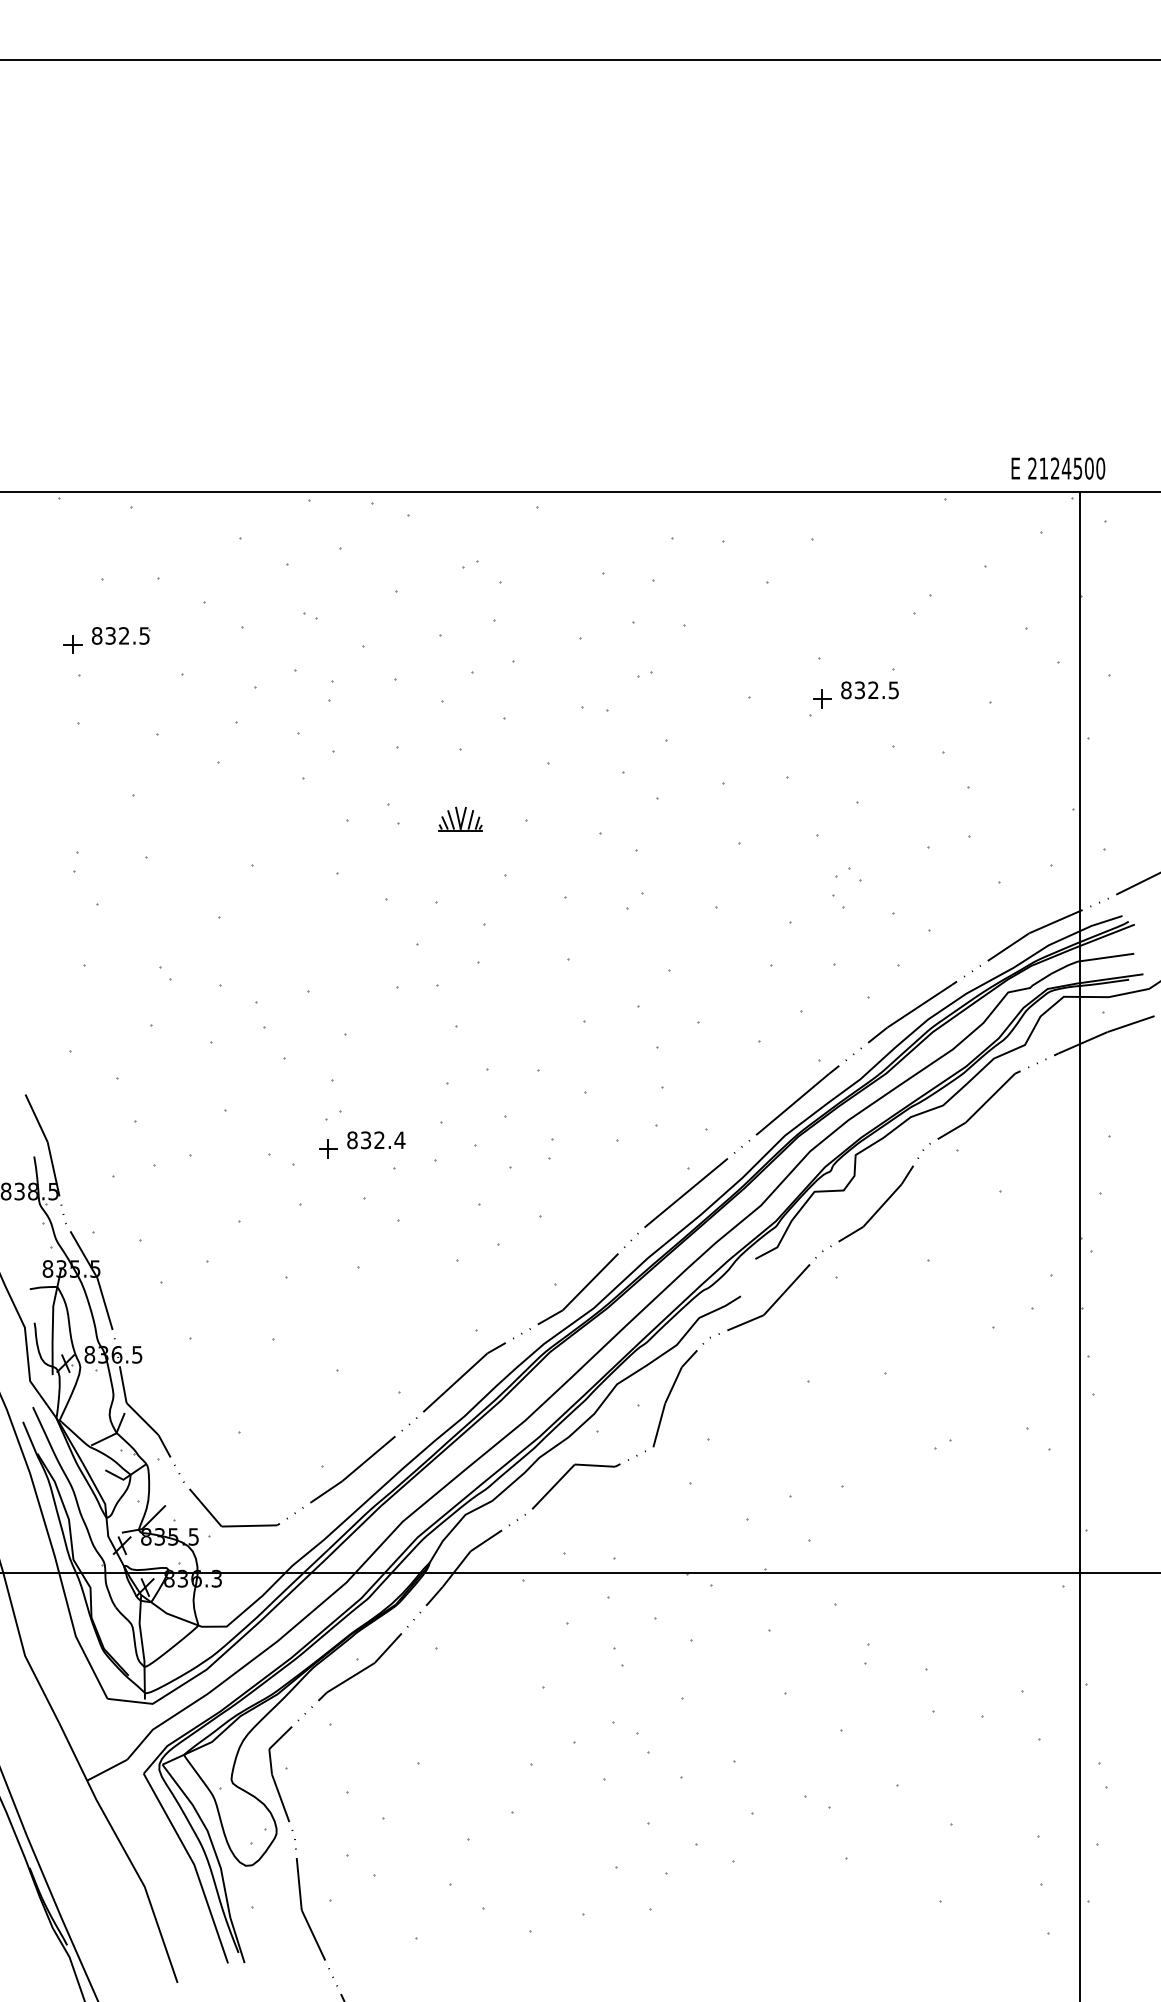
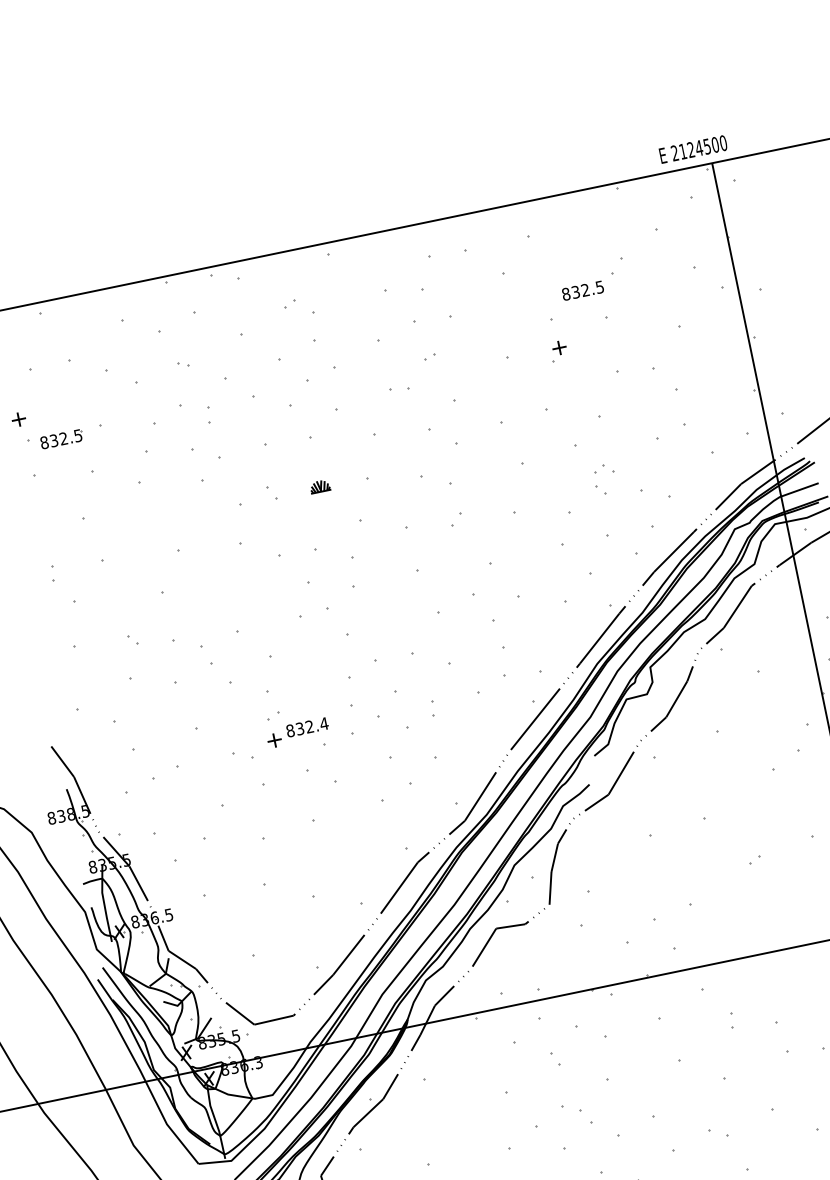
part: (121, 635) -> (61, 438), moved
text: (869, 690) -> (582, 290), moved
part: (460, 818) -> (319, 486), size x0.6

